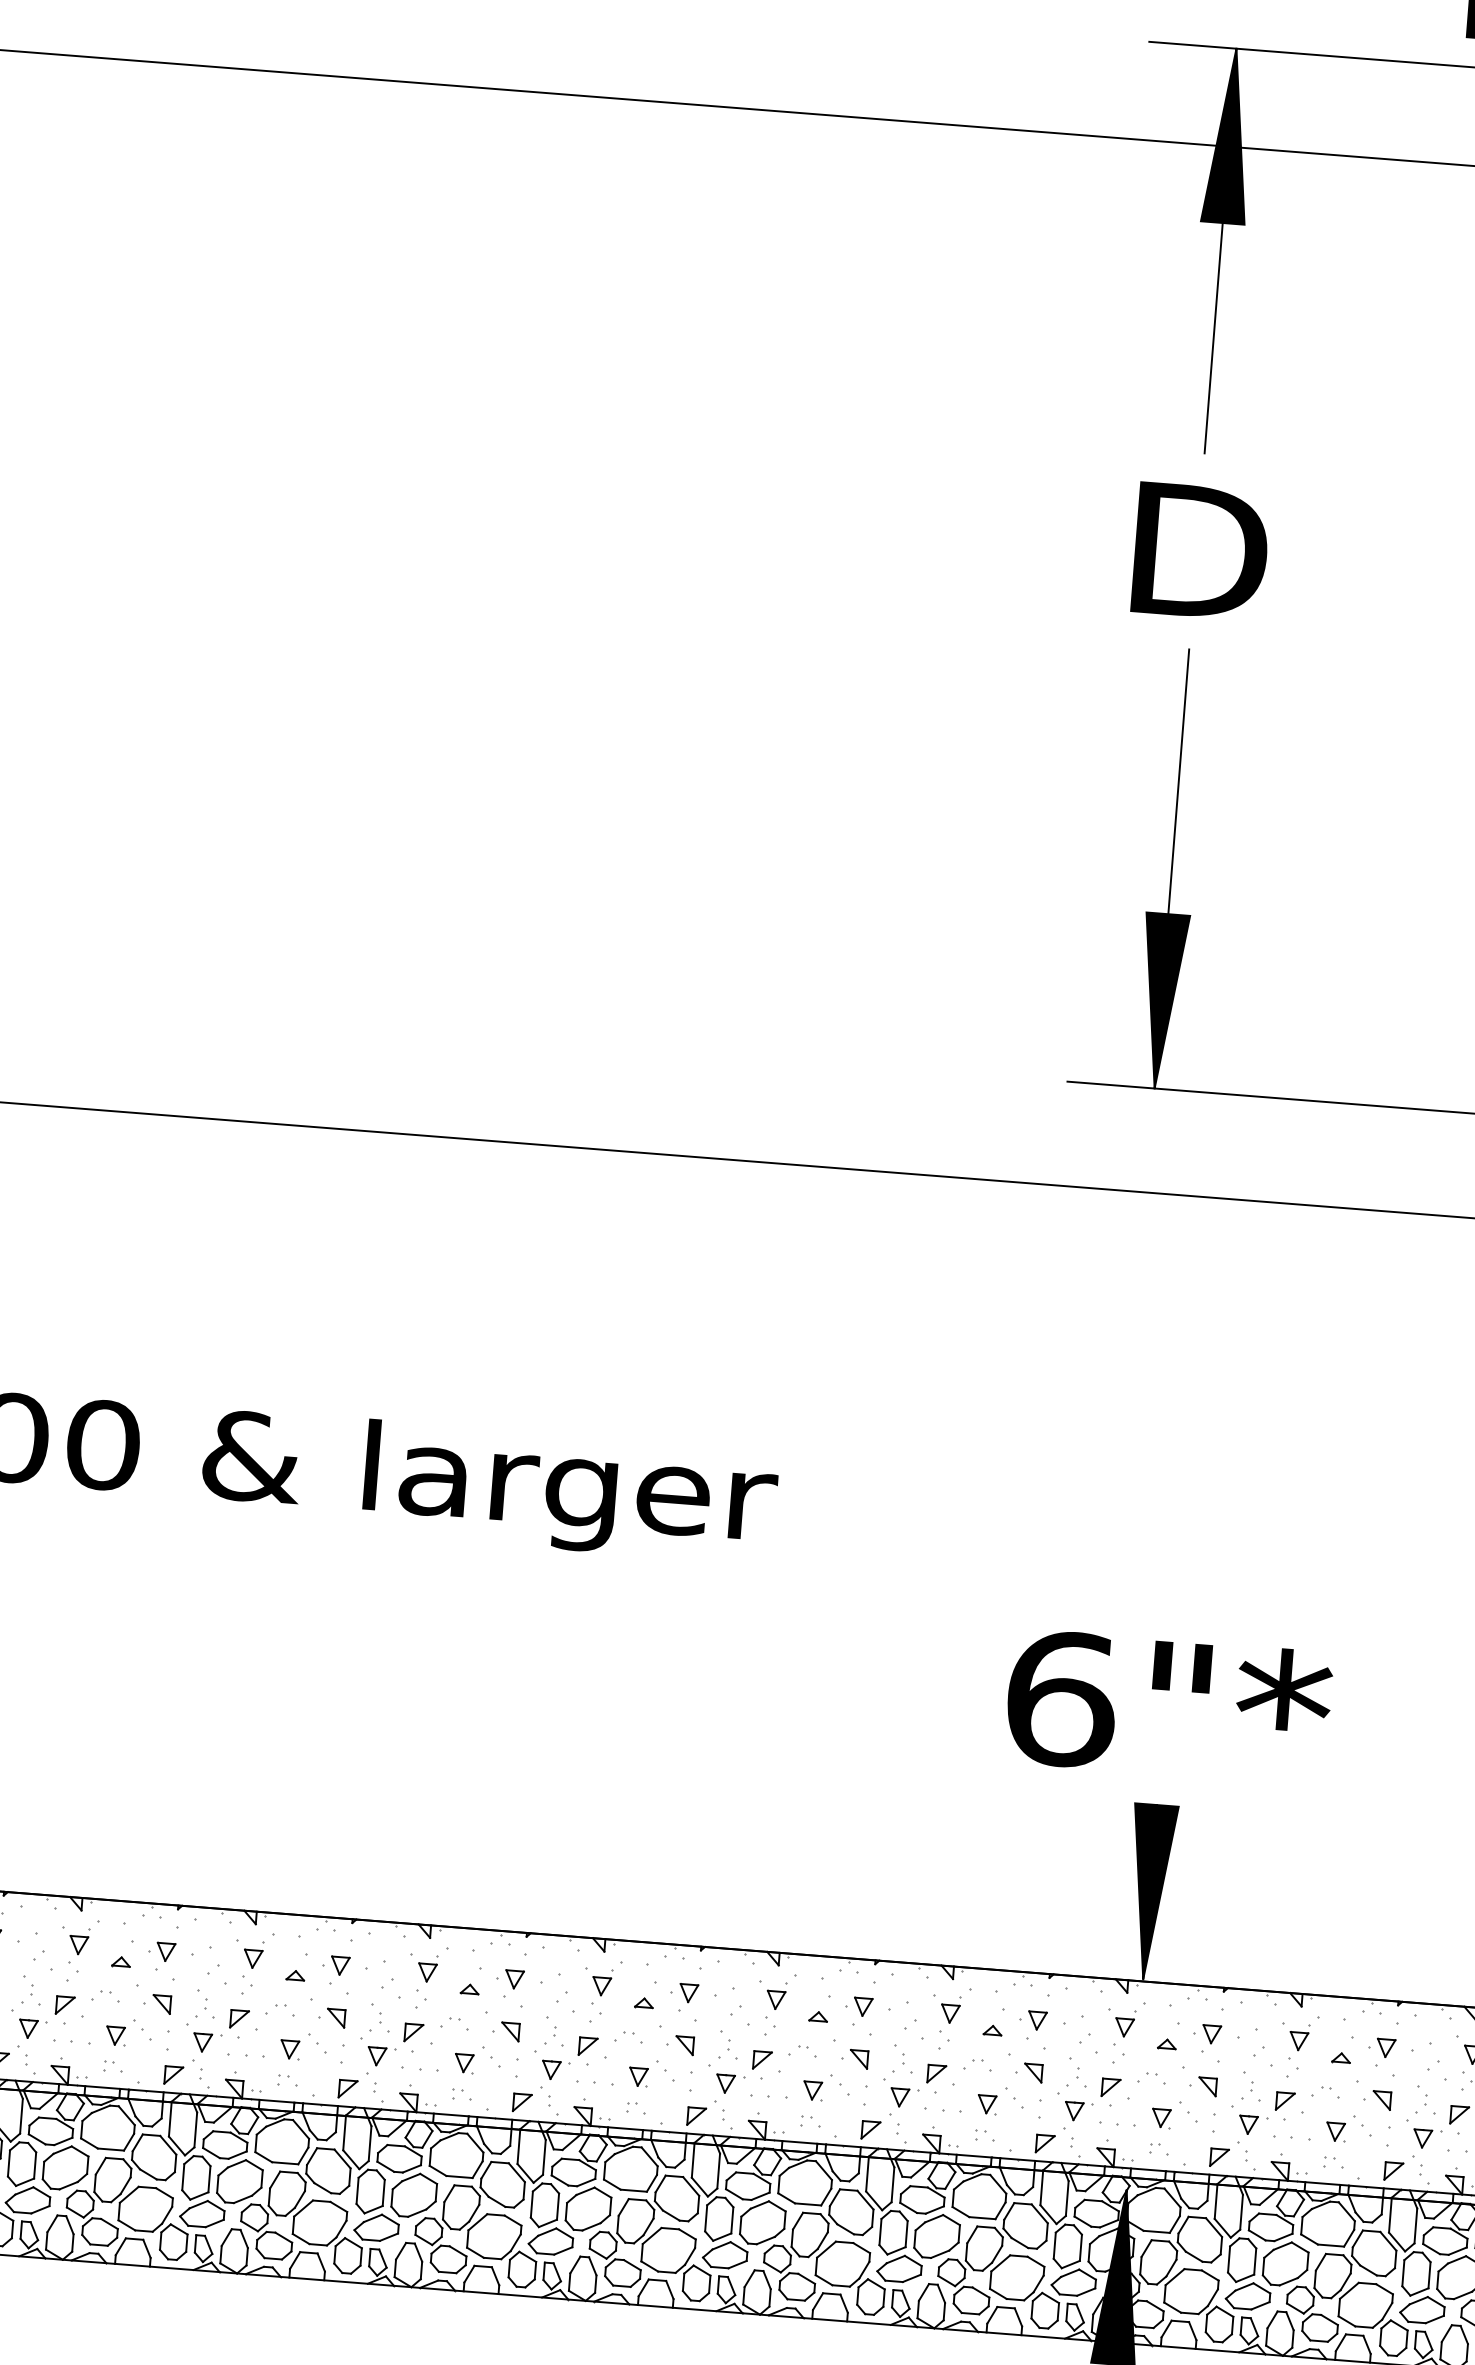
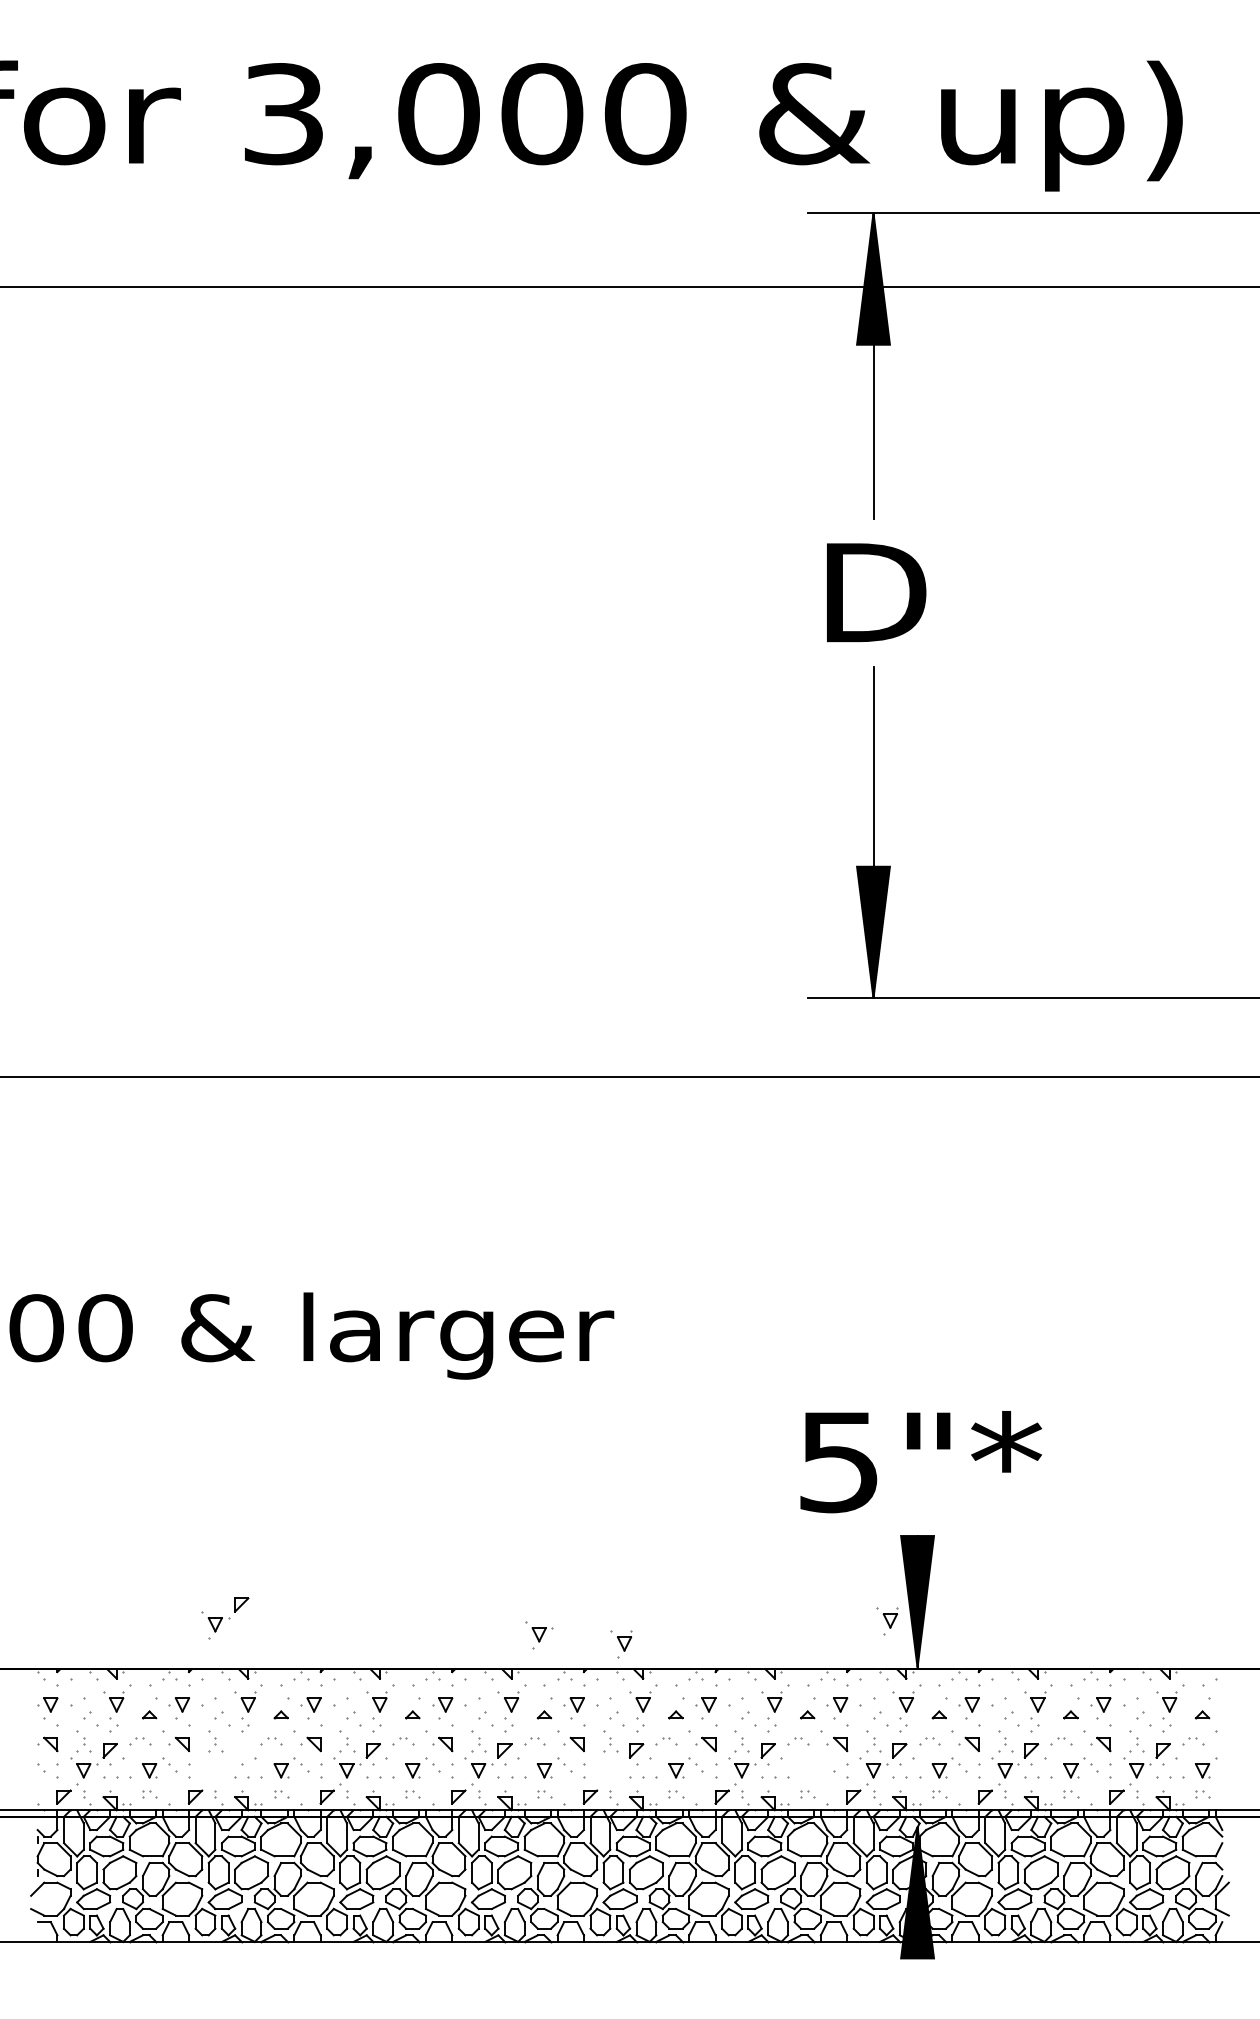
text: (1062, 1699) -> (840, 1462), 6"* -> 5"*
part: (1108, 1915) -> (887, 1621), added
part: (753, 1917) -> (621, 1644), added
part: (216, 2035) -> (225, 1618), moved
part: (725, 2084) -> (539, 1635), moved
part: (996, 2100) -> (814, 1767), removed

